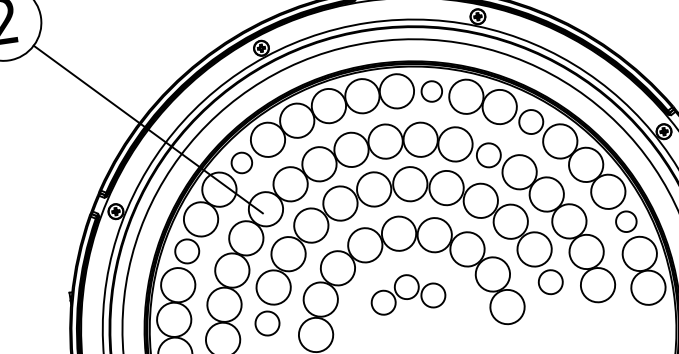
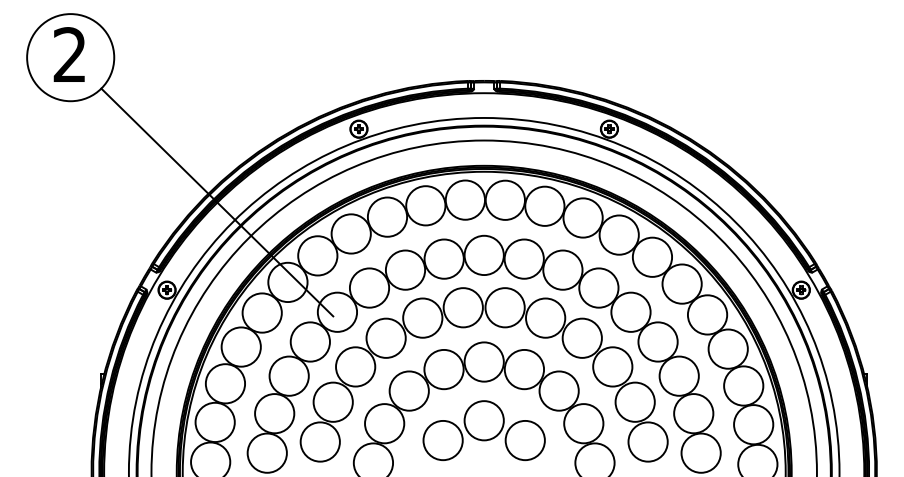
circle: (431, 90) -> (544, 205), size x1.67
circle: (531, 121) -> (652, 256), size x1.43
circle: (488, 154) -> (598, 287), size x1.43
circle: (241, 162) -> (317, 255), size x1.67
circle: (626, 221) -> (743, 385), size x1.67
circle: (186, 251) -> (240, 346), size x1.43
circle: (550, 281) -> (647, 441), size x1.43
part: (407, 293) -> (483, 430), size x1.43
circle: (266, 323) -> (319, 441), size x1.43

